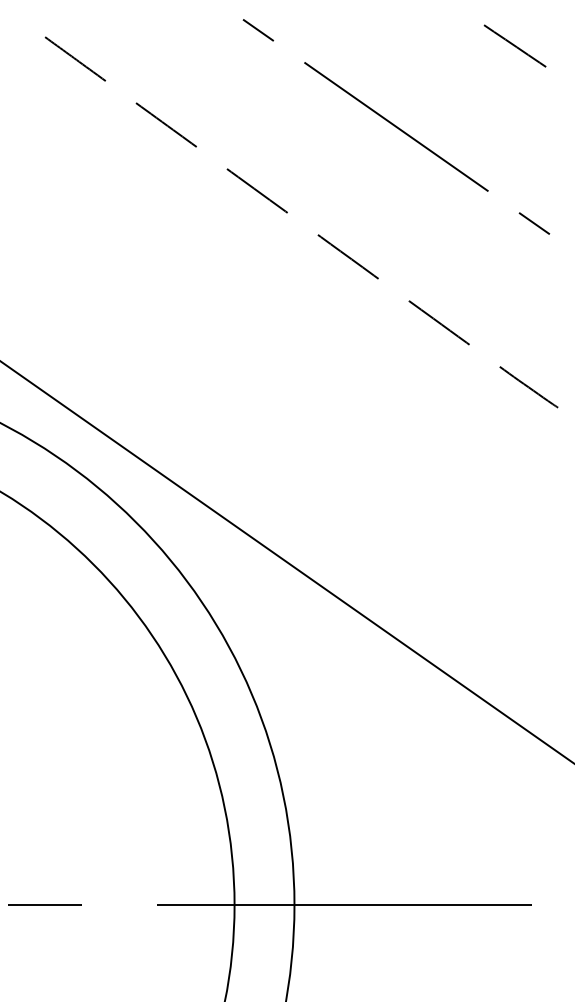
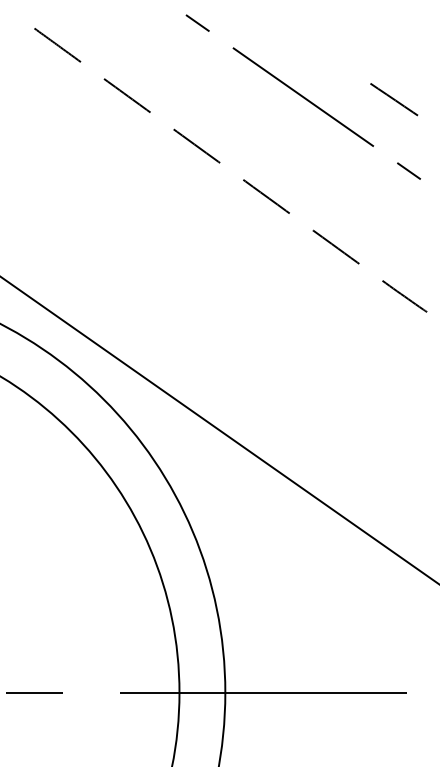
line: (514, 45) -> (393, 99), moved

